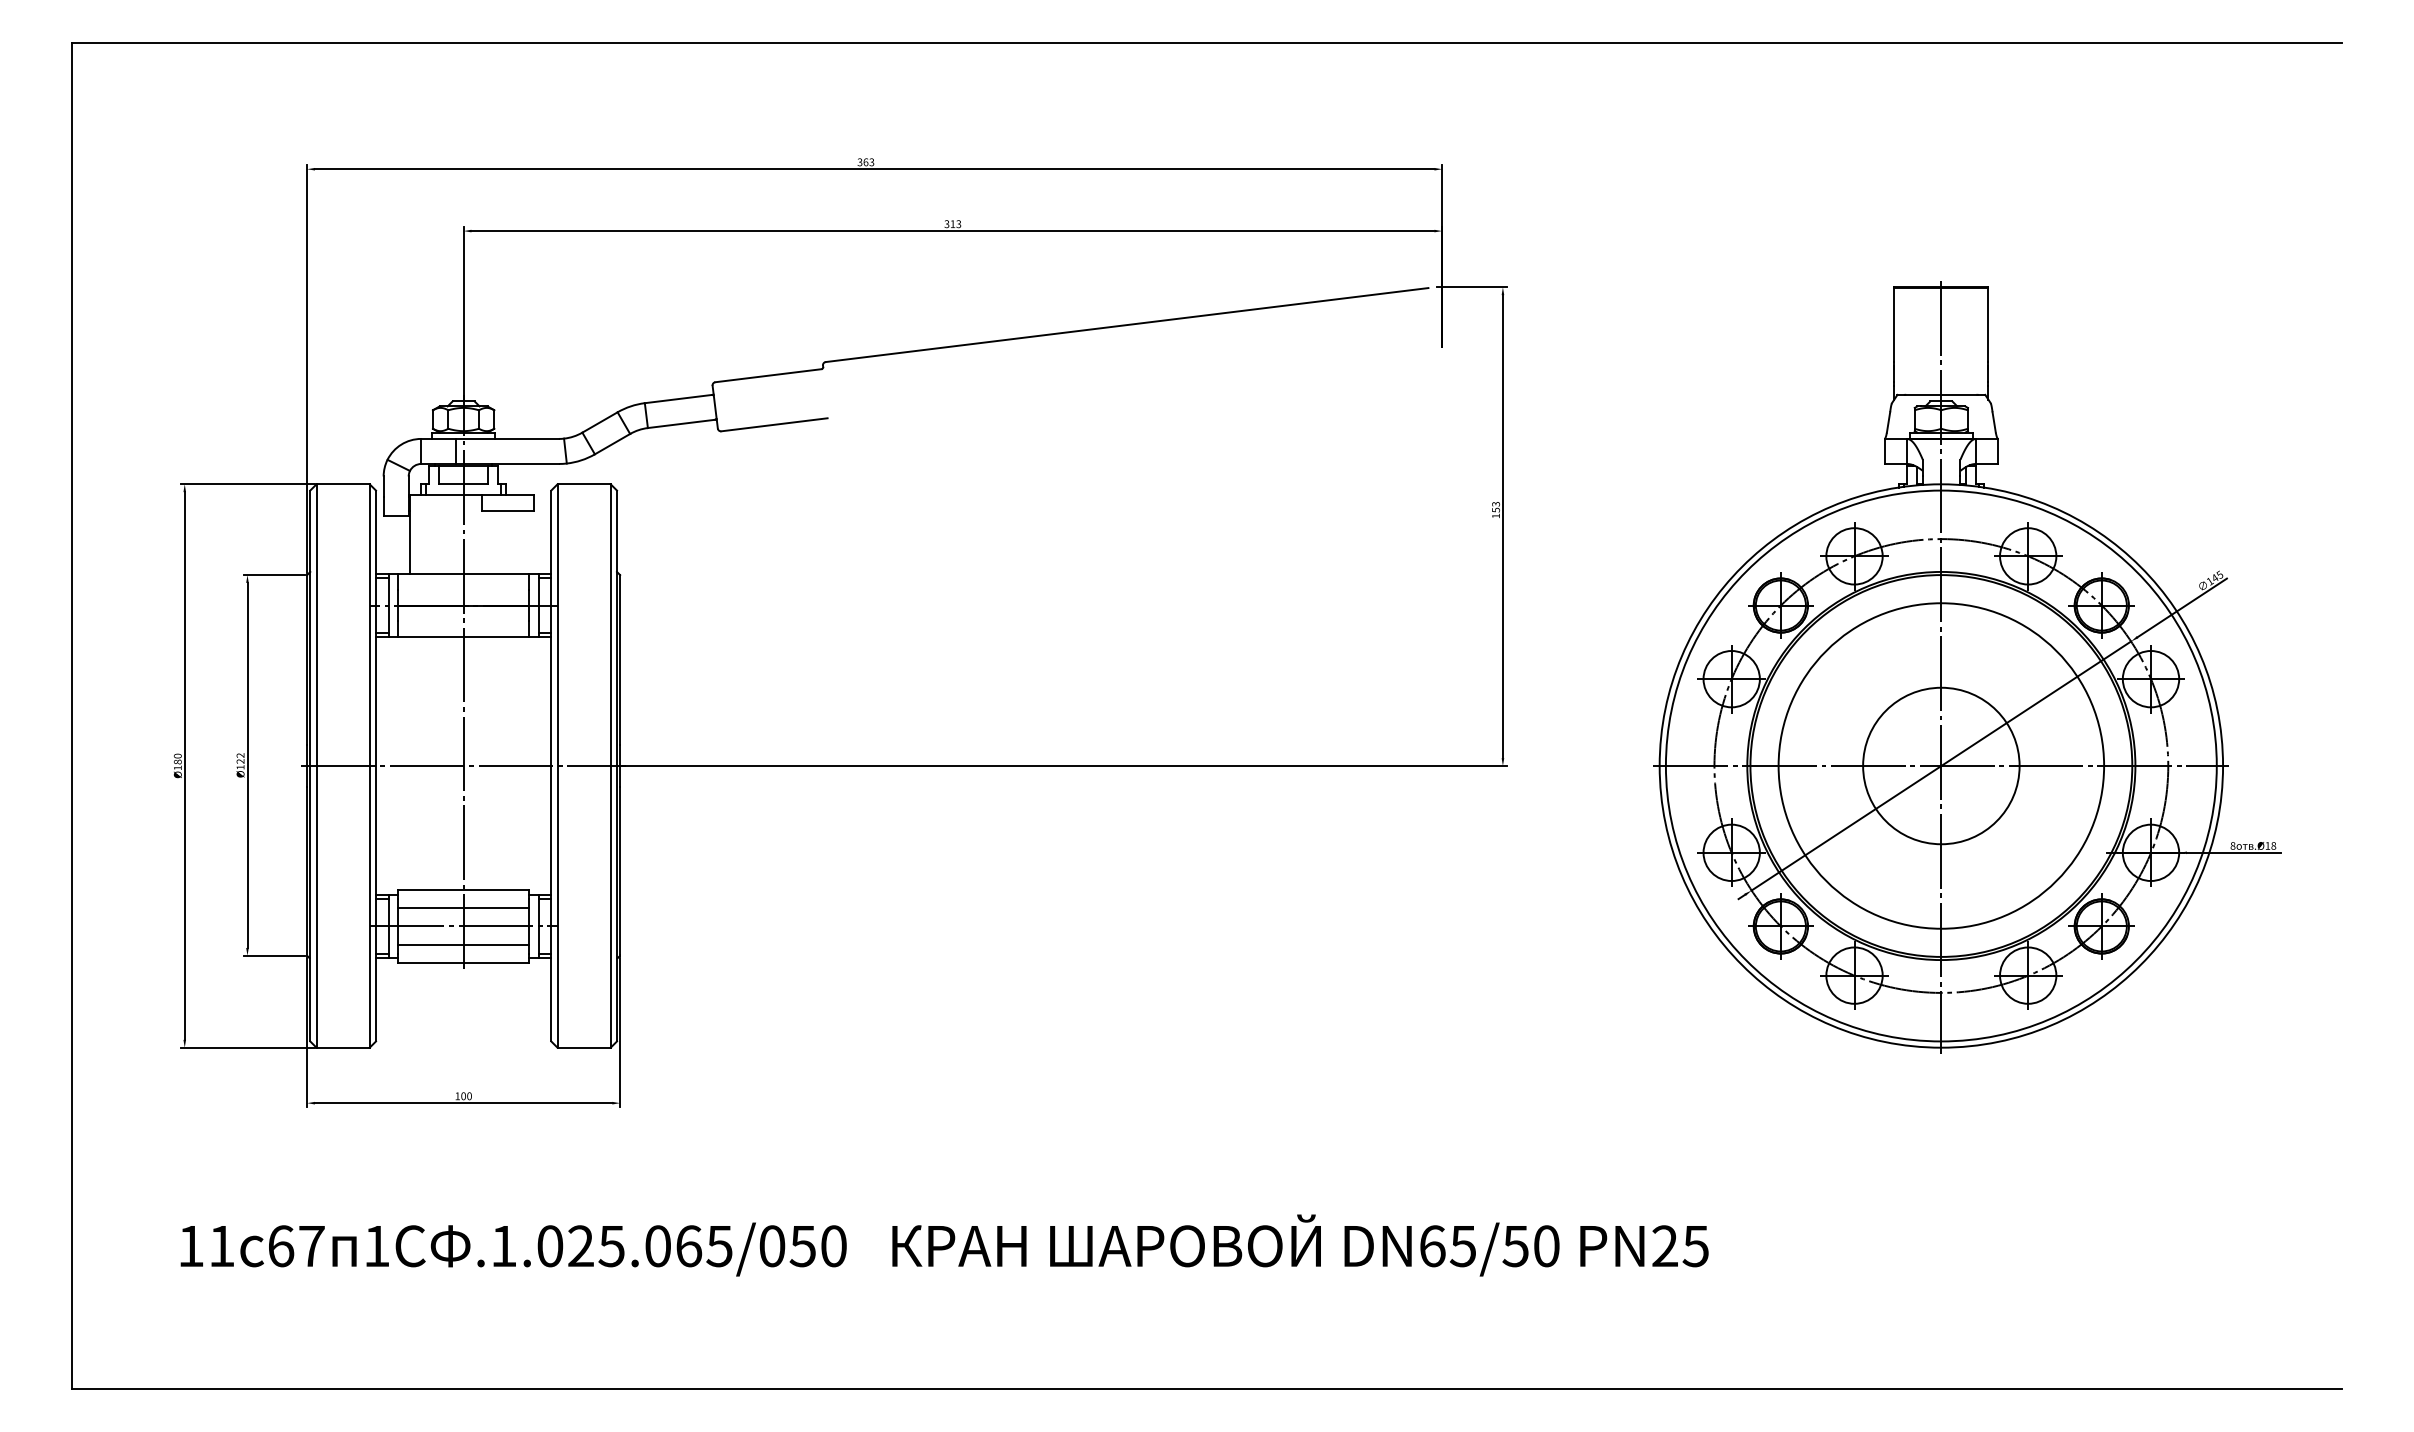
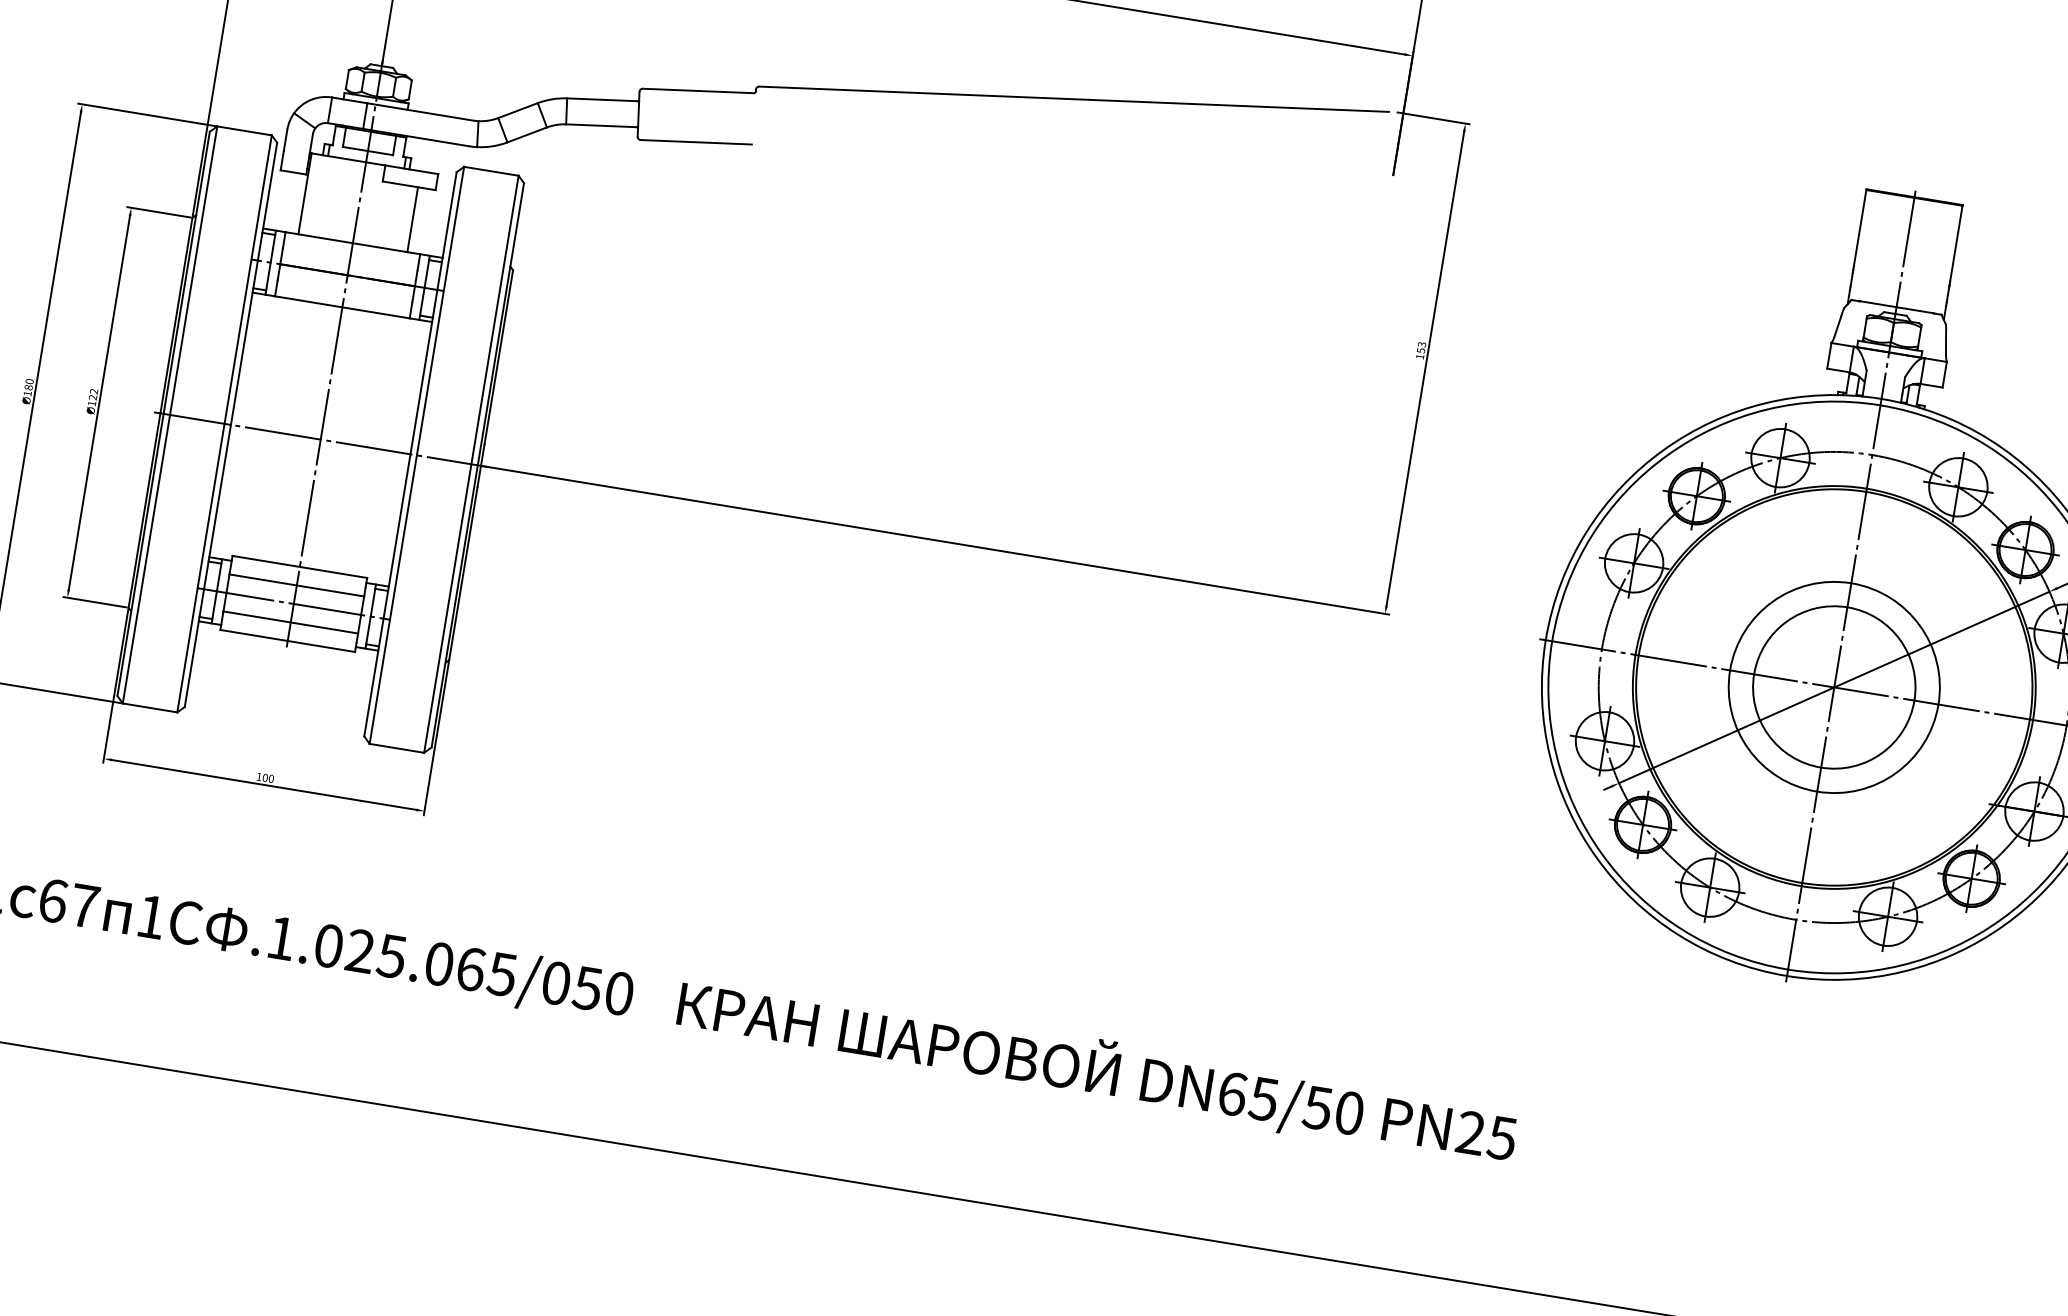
line: (516, 542) -> (412, 219), added
circle: (1941, 765) -> (1834, 686), size x0.62

